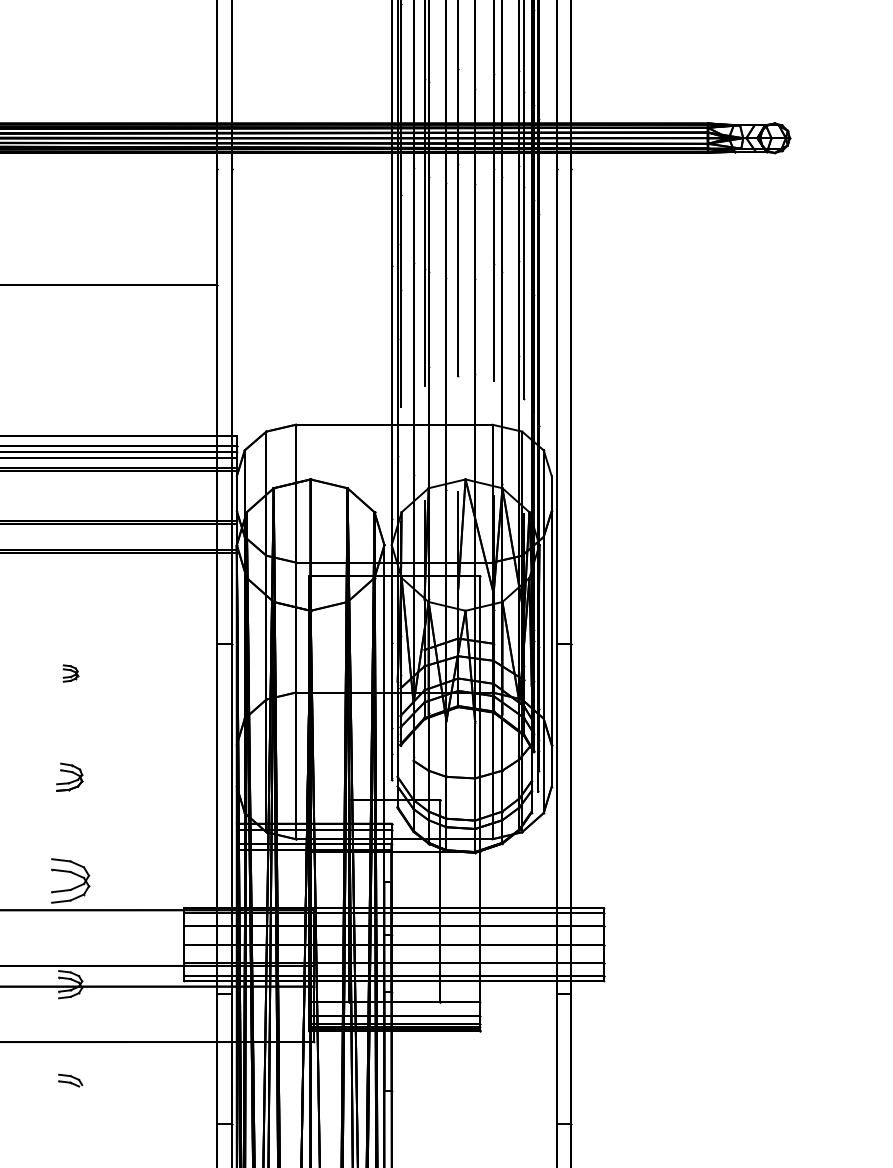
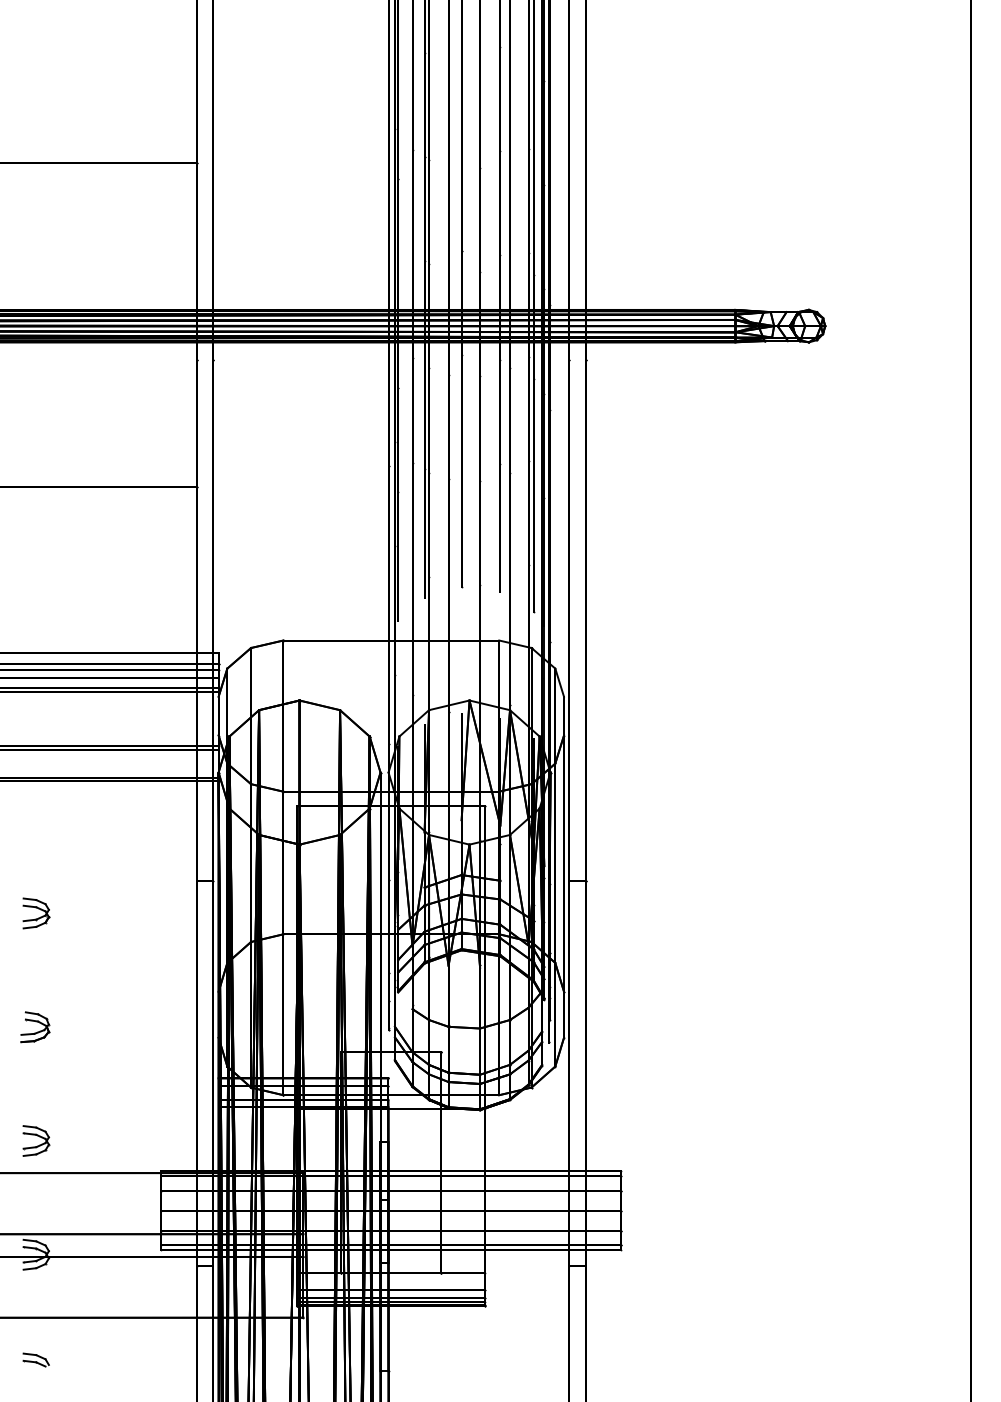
part: (70, 673) -> (36, 913), size x1.67
part: (70, 880) -> (36, 1140), size x0.62

